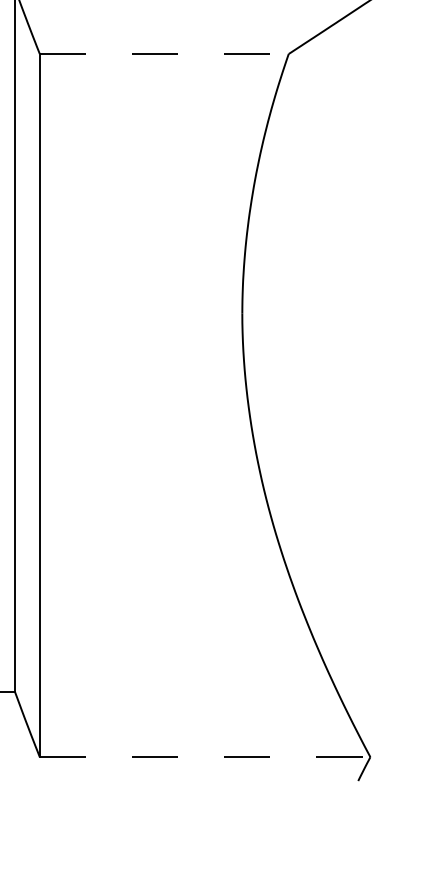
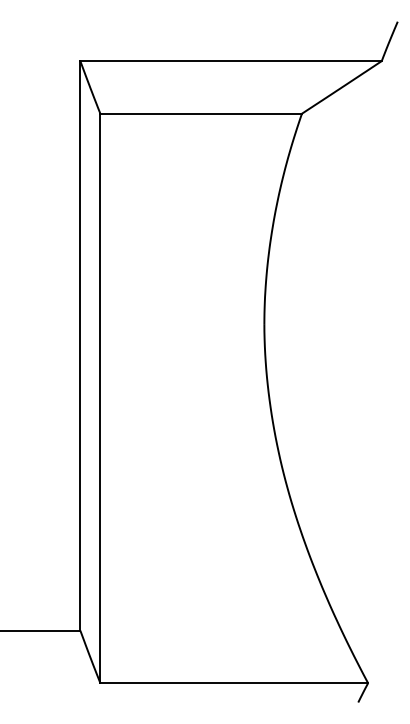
line: (164, 53) -> (201, 113), dashed -> solid
line: (205, 757) -> (234, 683), dashed -> solid

